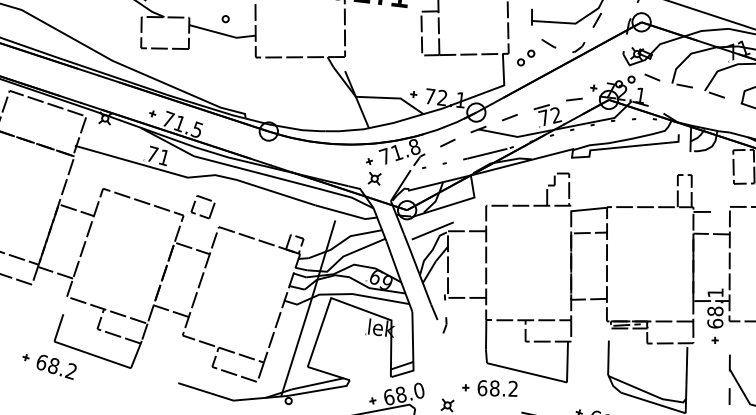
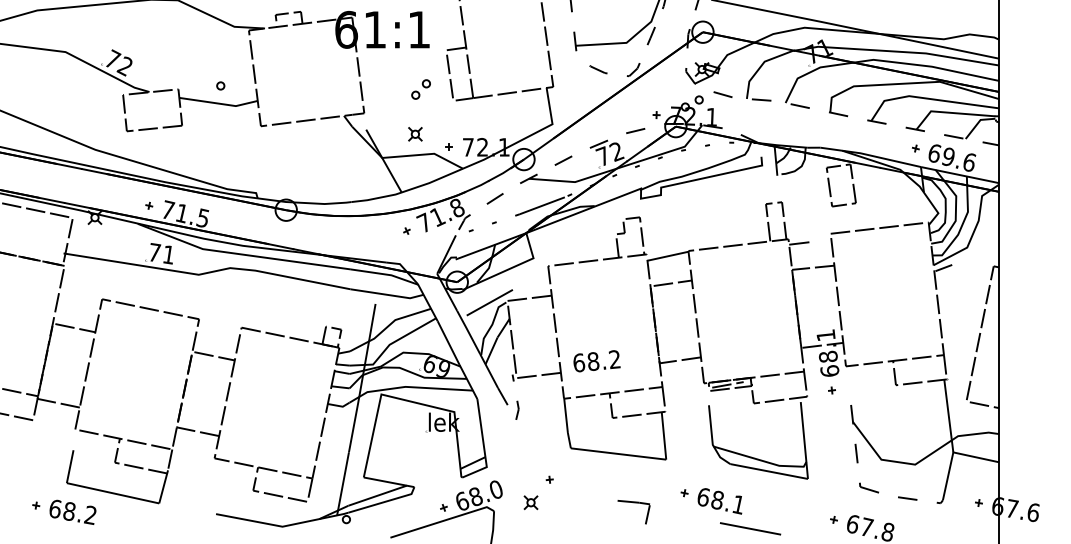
part: (525, 57) -> (420, 89), moved
part: (374, 178) -> (415, 134), moved
part: (207, 200) -> (224, 298), removed
text: (497, 388) -> (596, 361), moved

